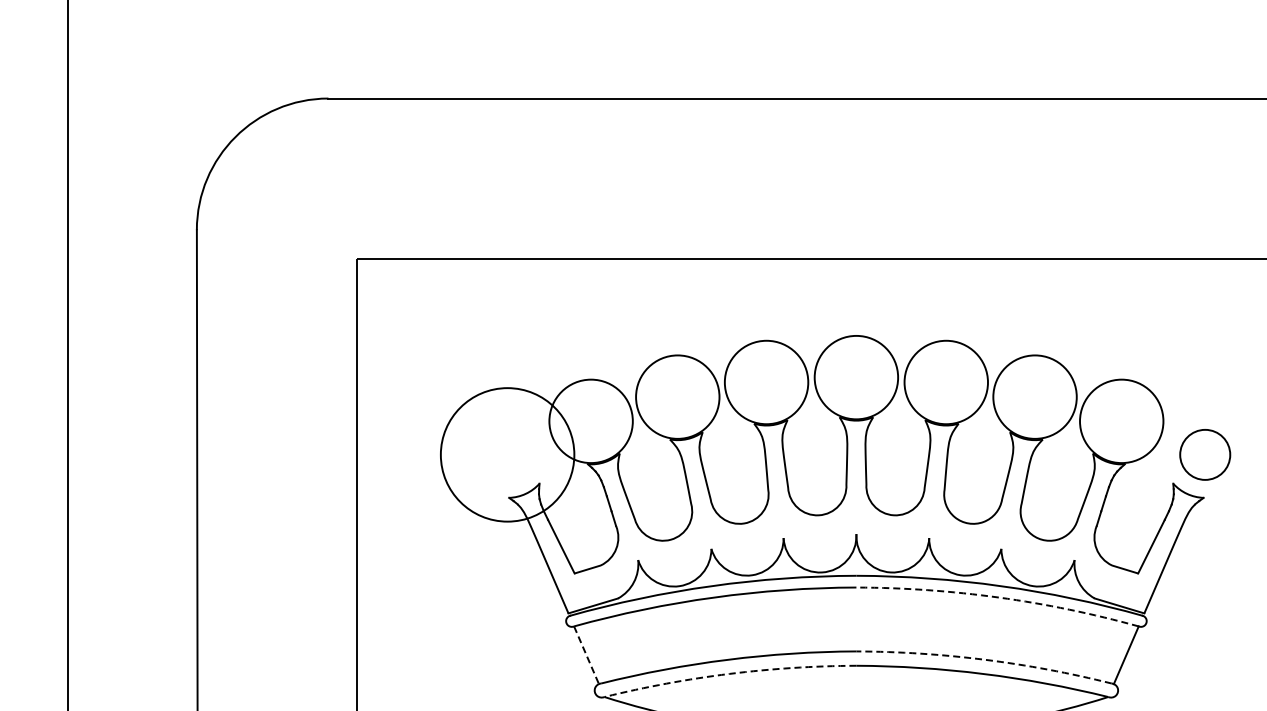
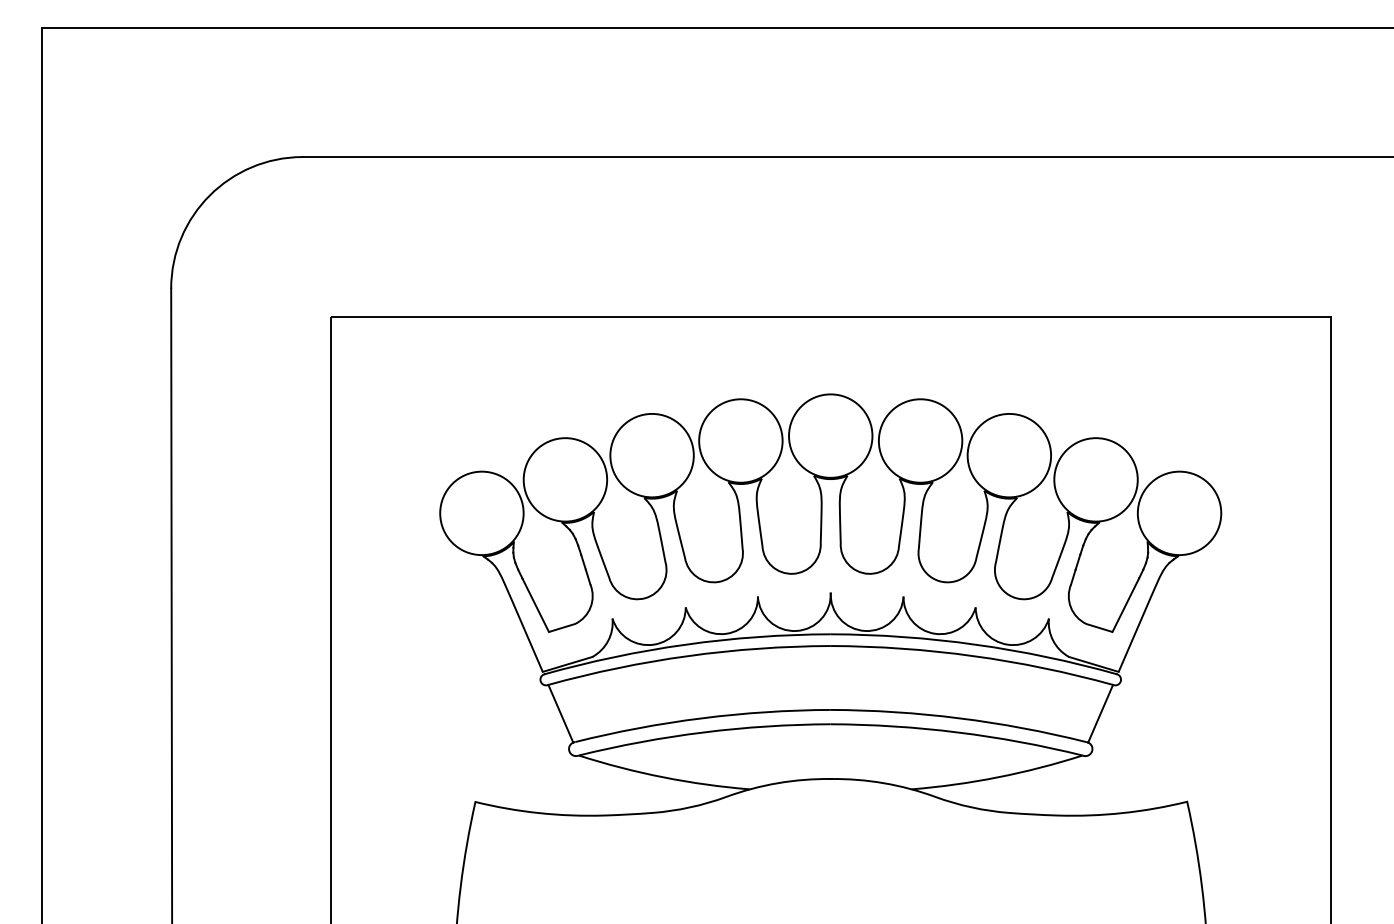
circle: (507, 455) -> (481, 513), size x0.62
circle: (1205, 455) -> (1179, 513), size x1.67
arc: (999, 598) -> (973, 656), dashed -> solid
line: (587, 656) -> (561, 714), dashed -> solid
arc: (985, 660) -> (959, 718), dashed -> solid
arc: (729, 674) -> (703, 732), dashed -> solid

